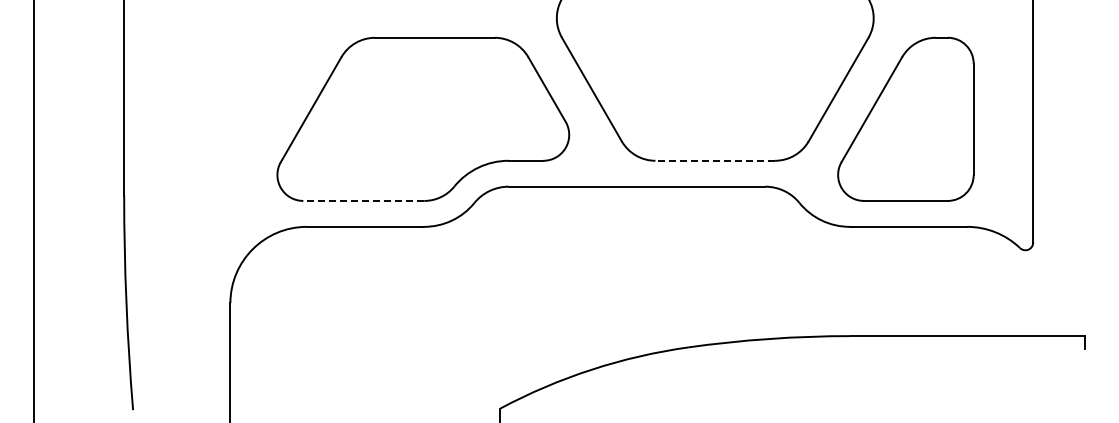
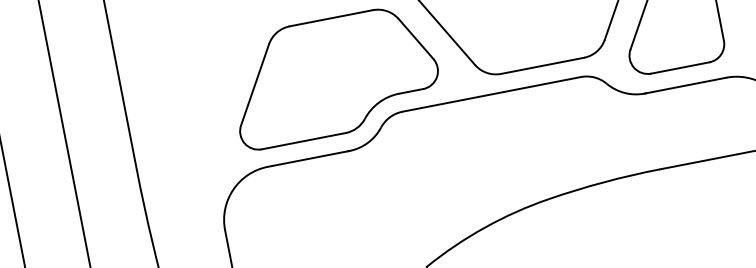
line: (715, 160) -> (542, 65), dashed -> solid
line: (363, 200) -> (303, 140), dashed -> solid

